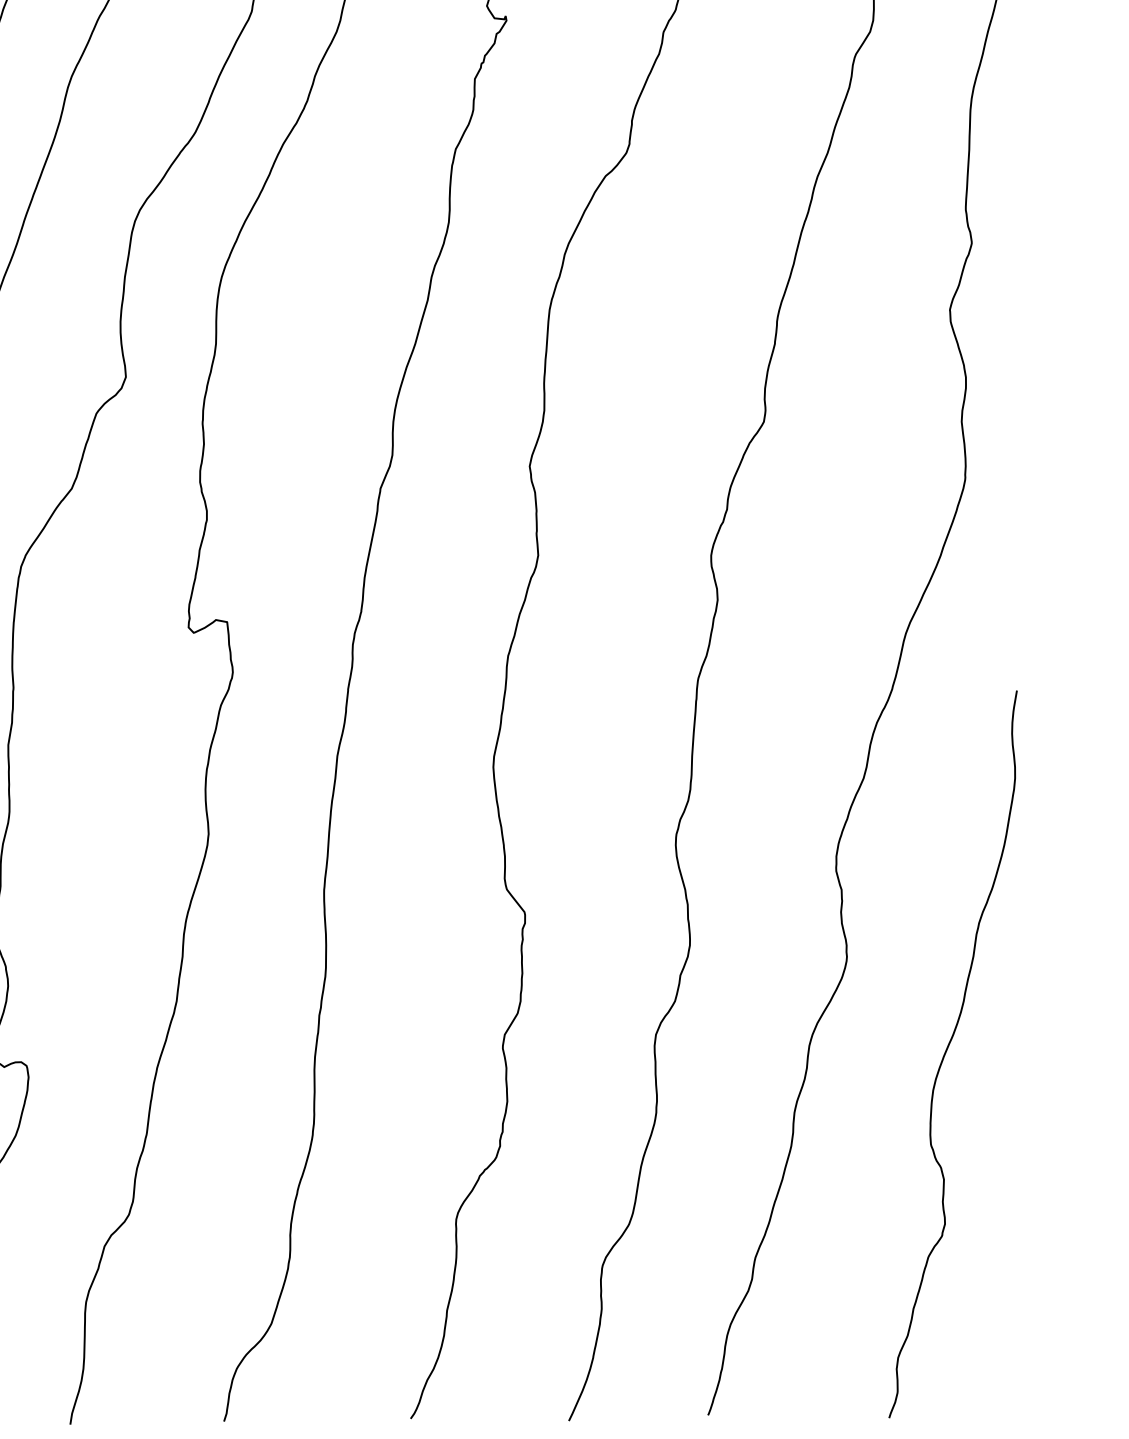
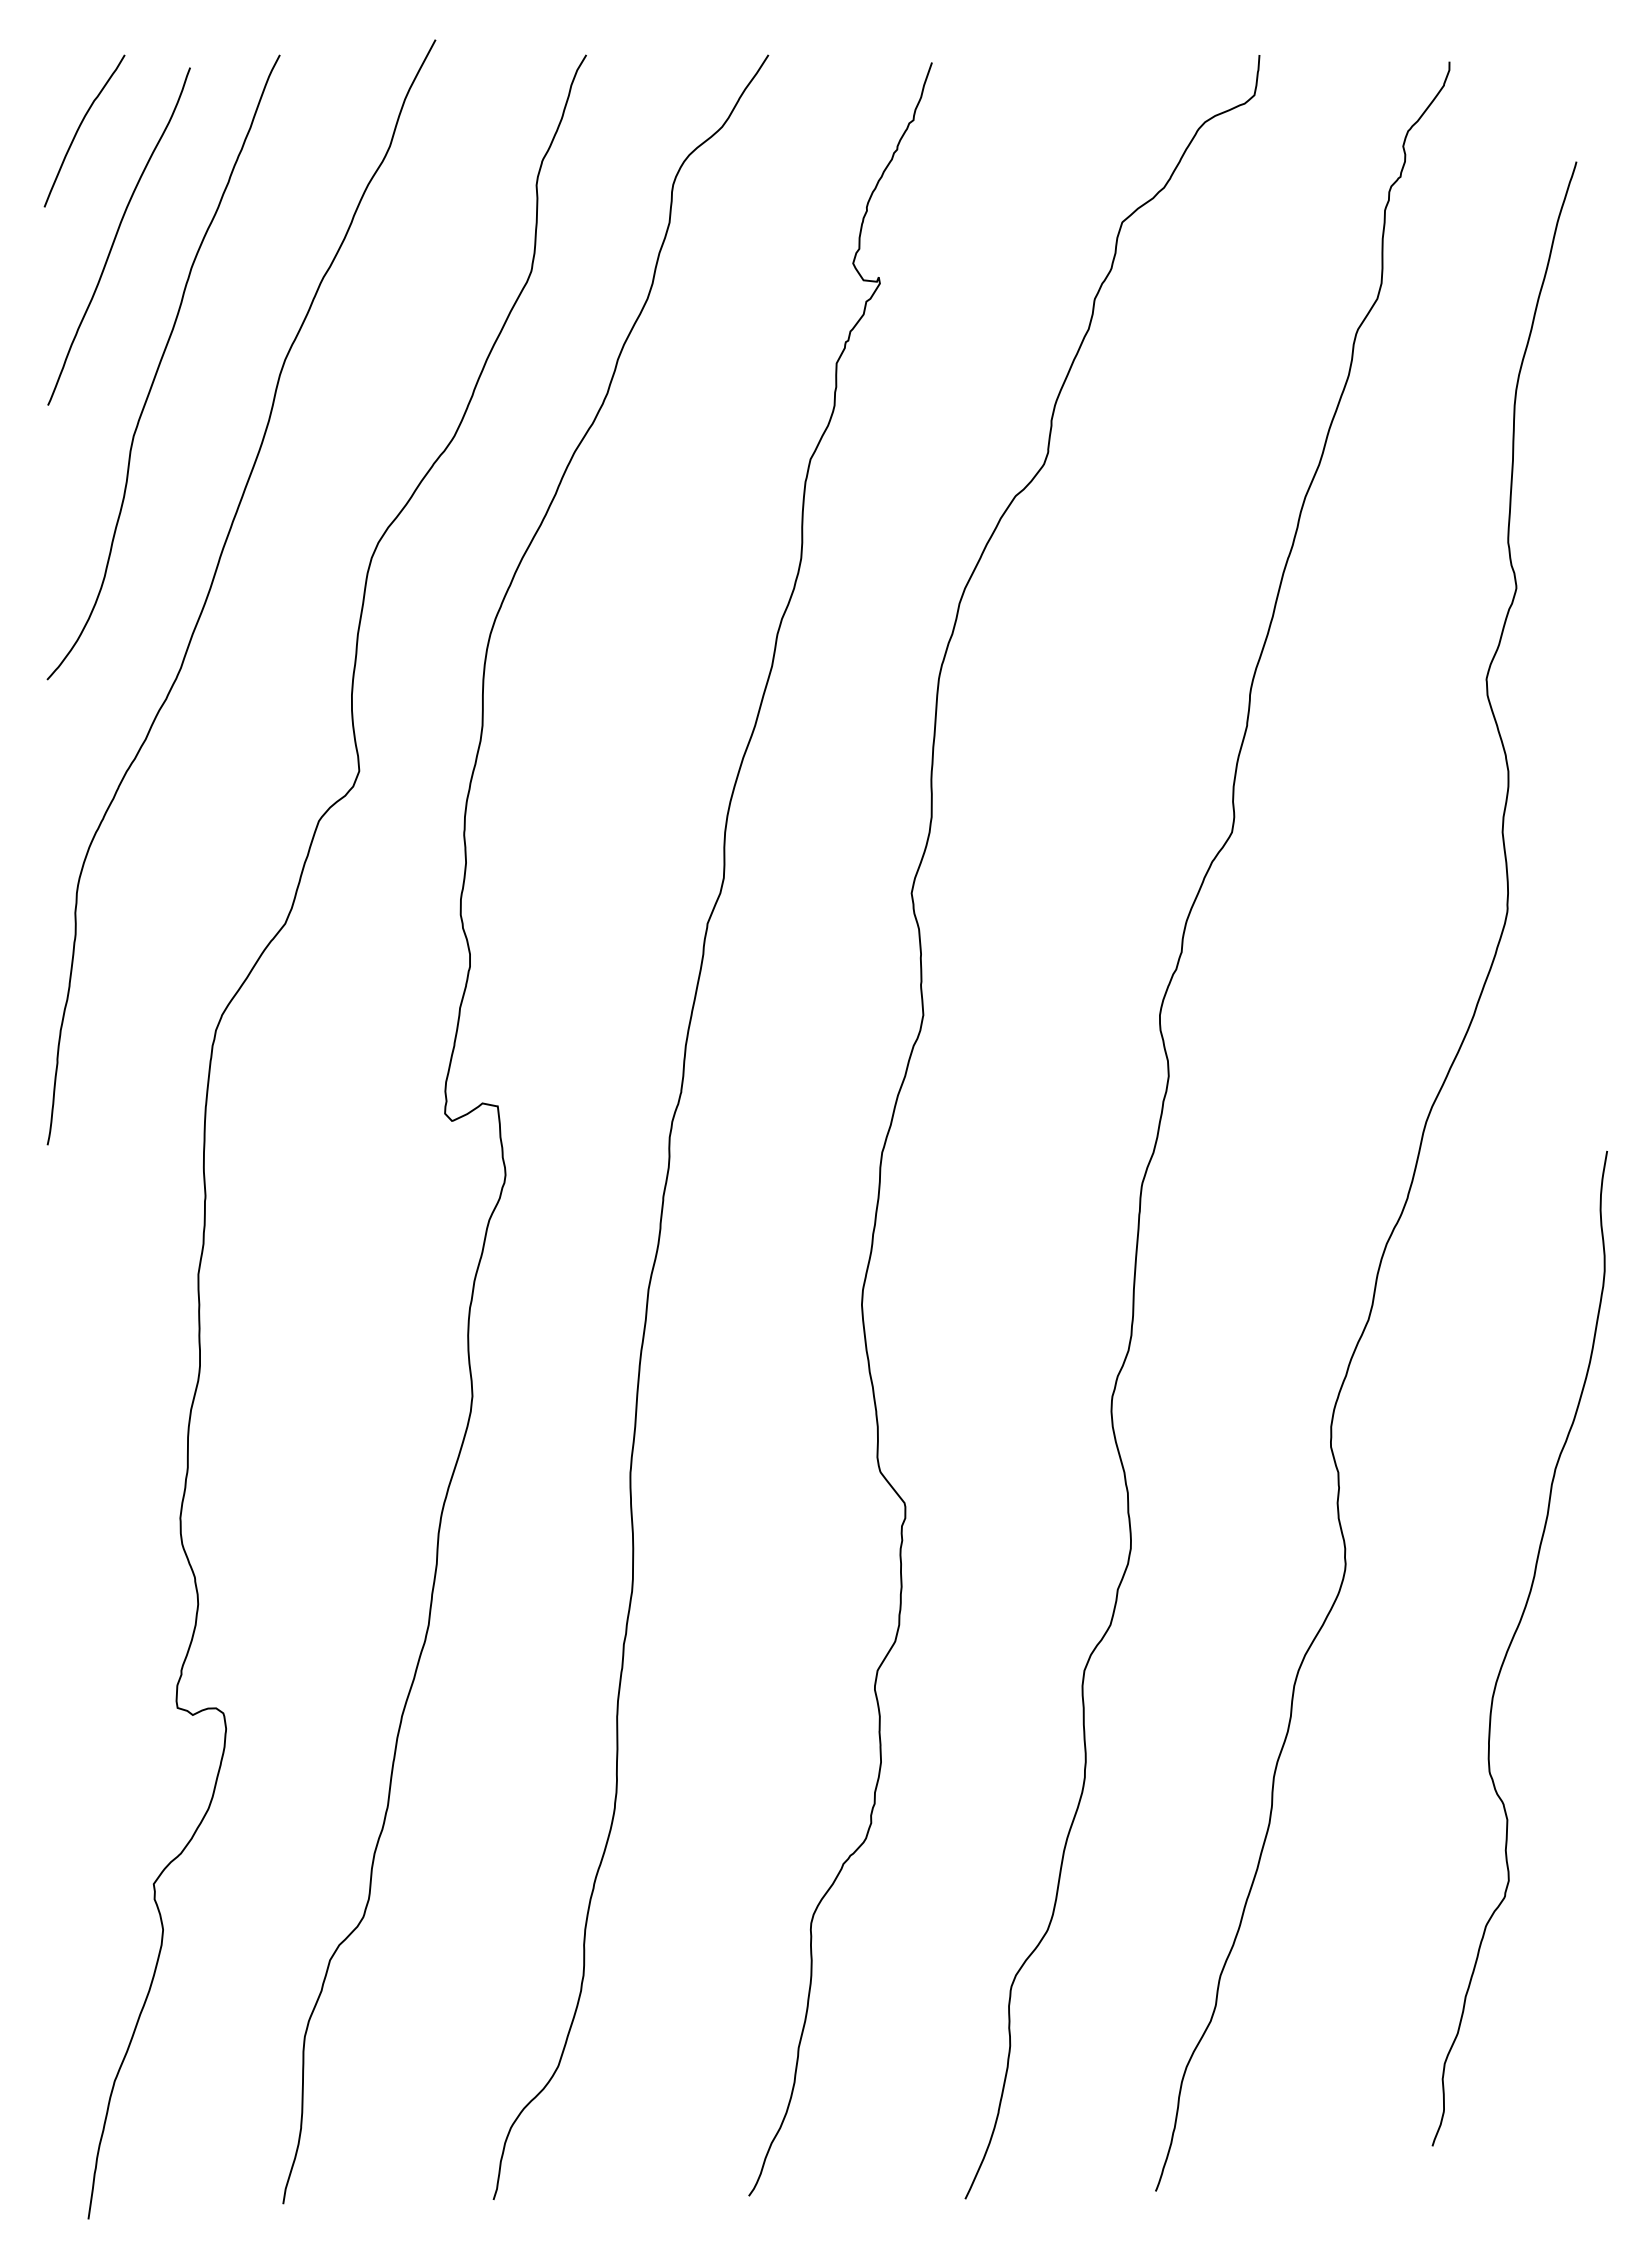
curve: (947, 1051) -> (1511, 1644), moved

